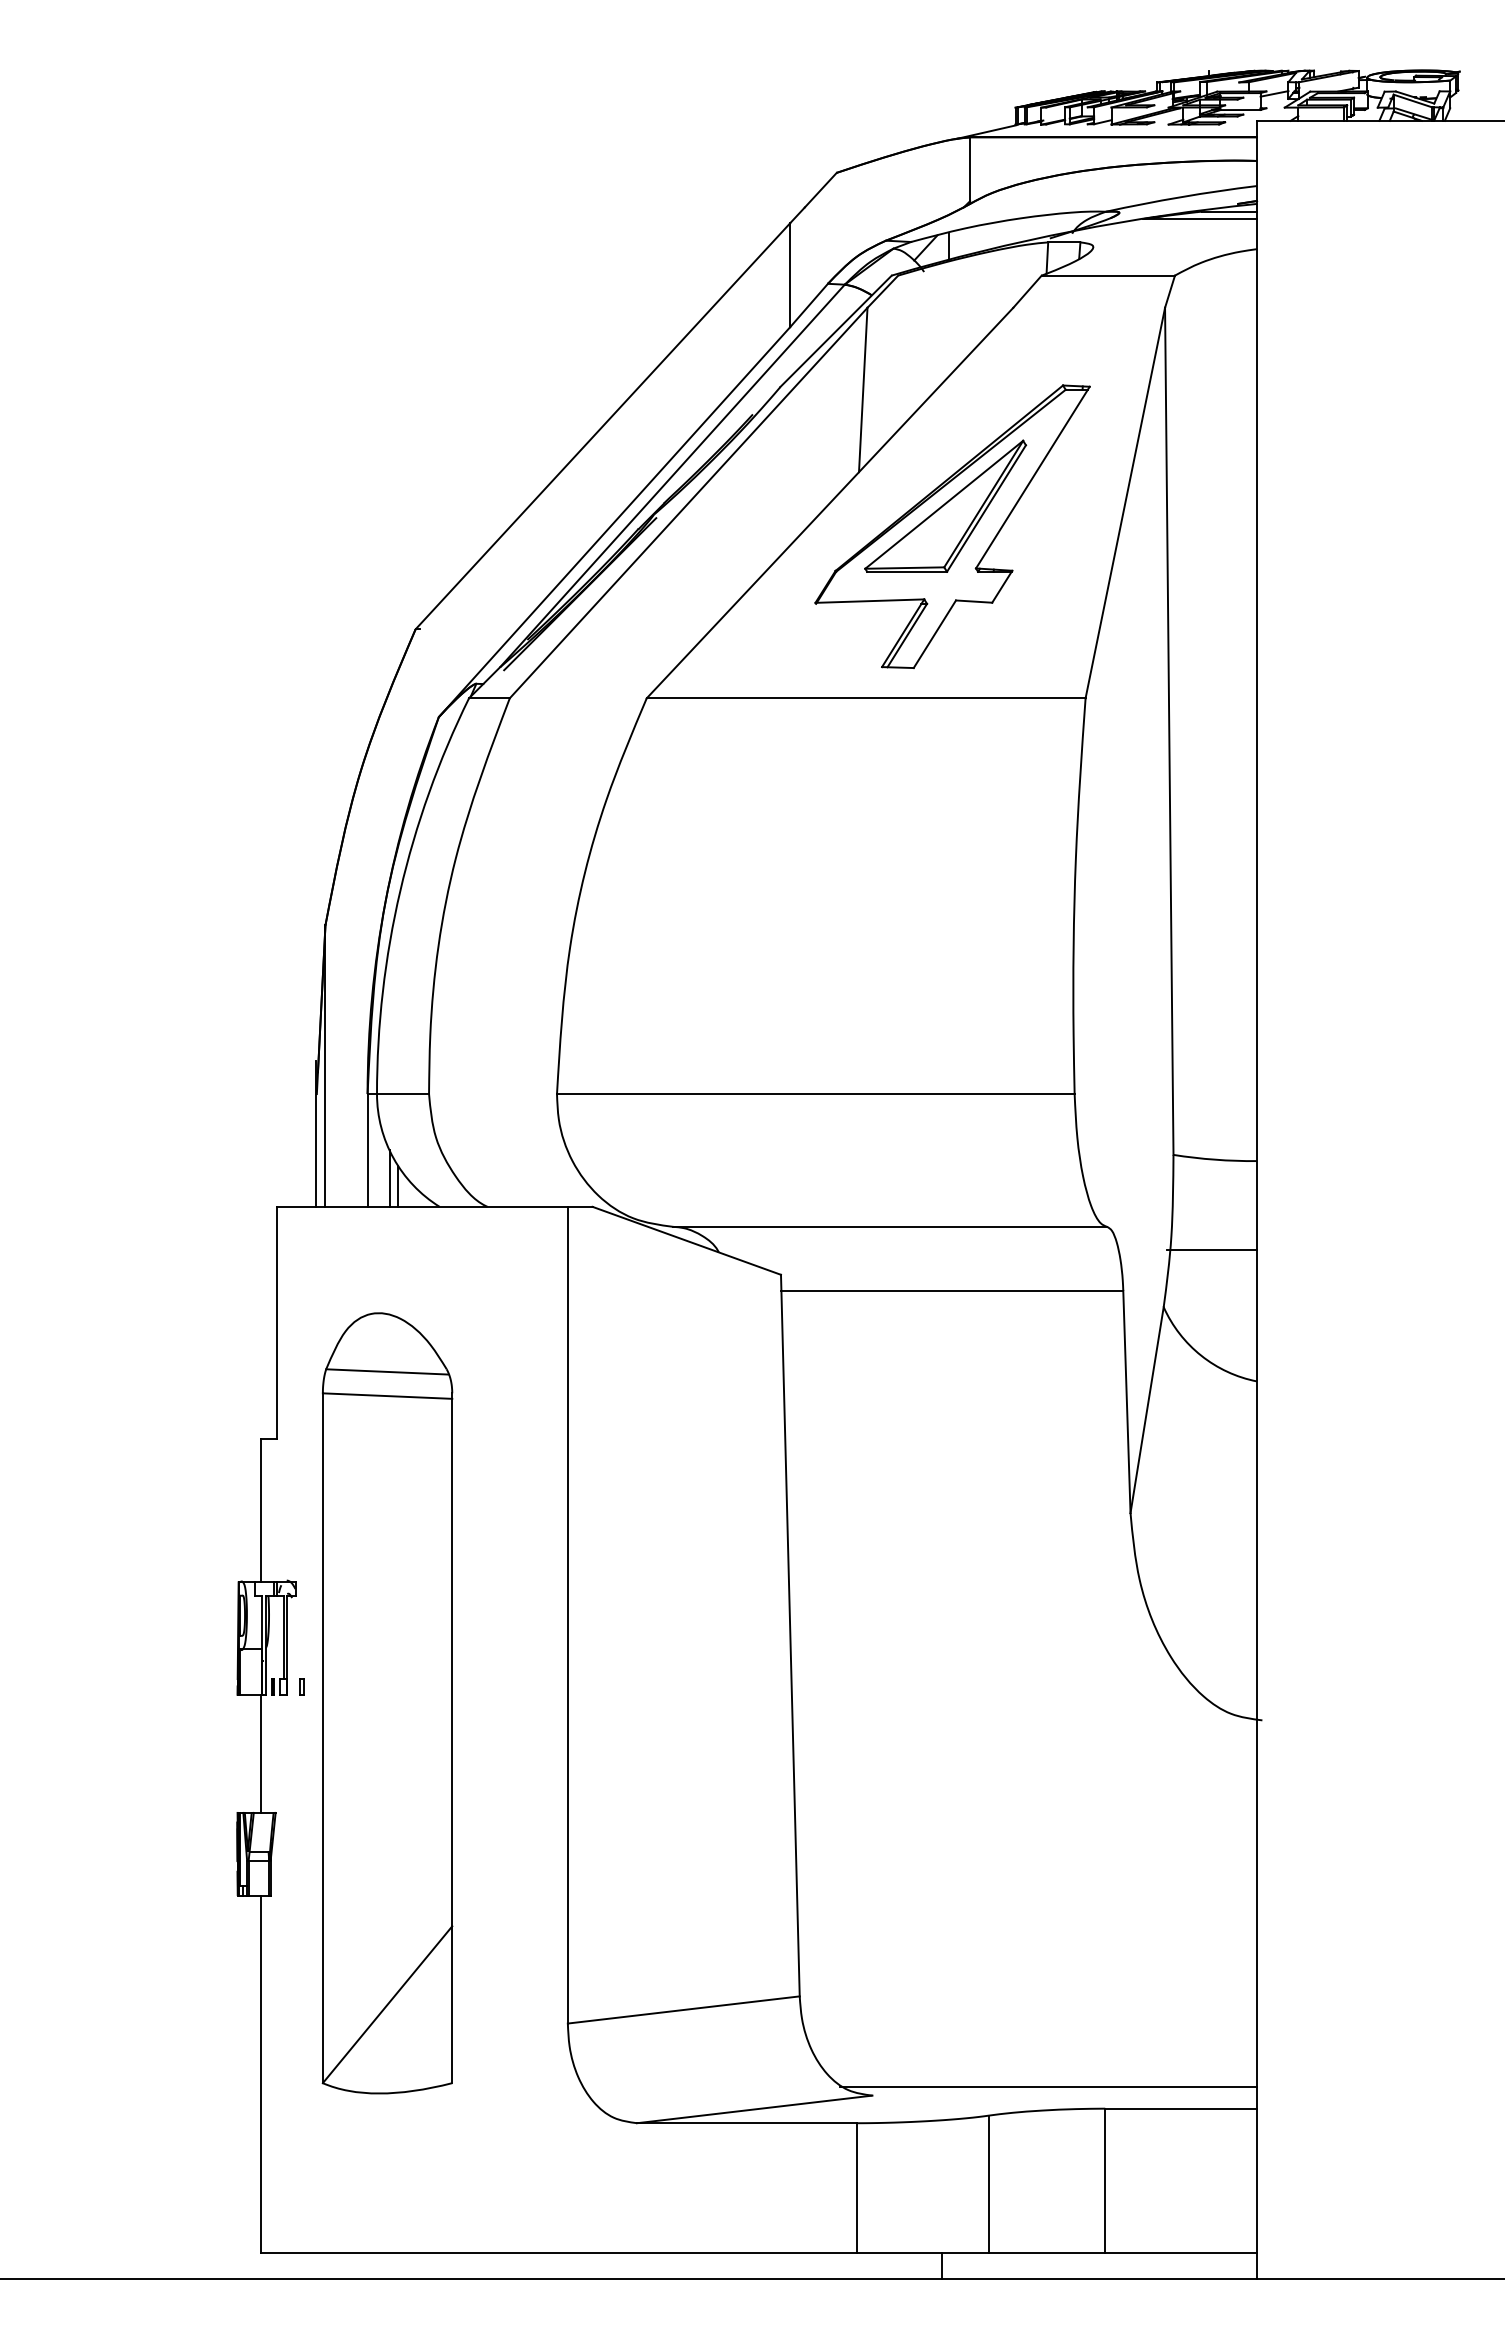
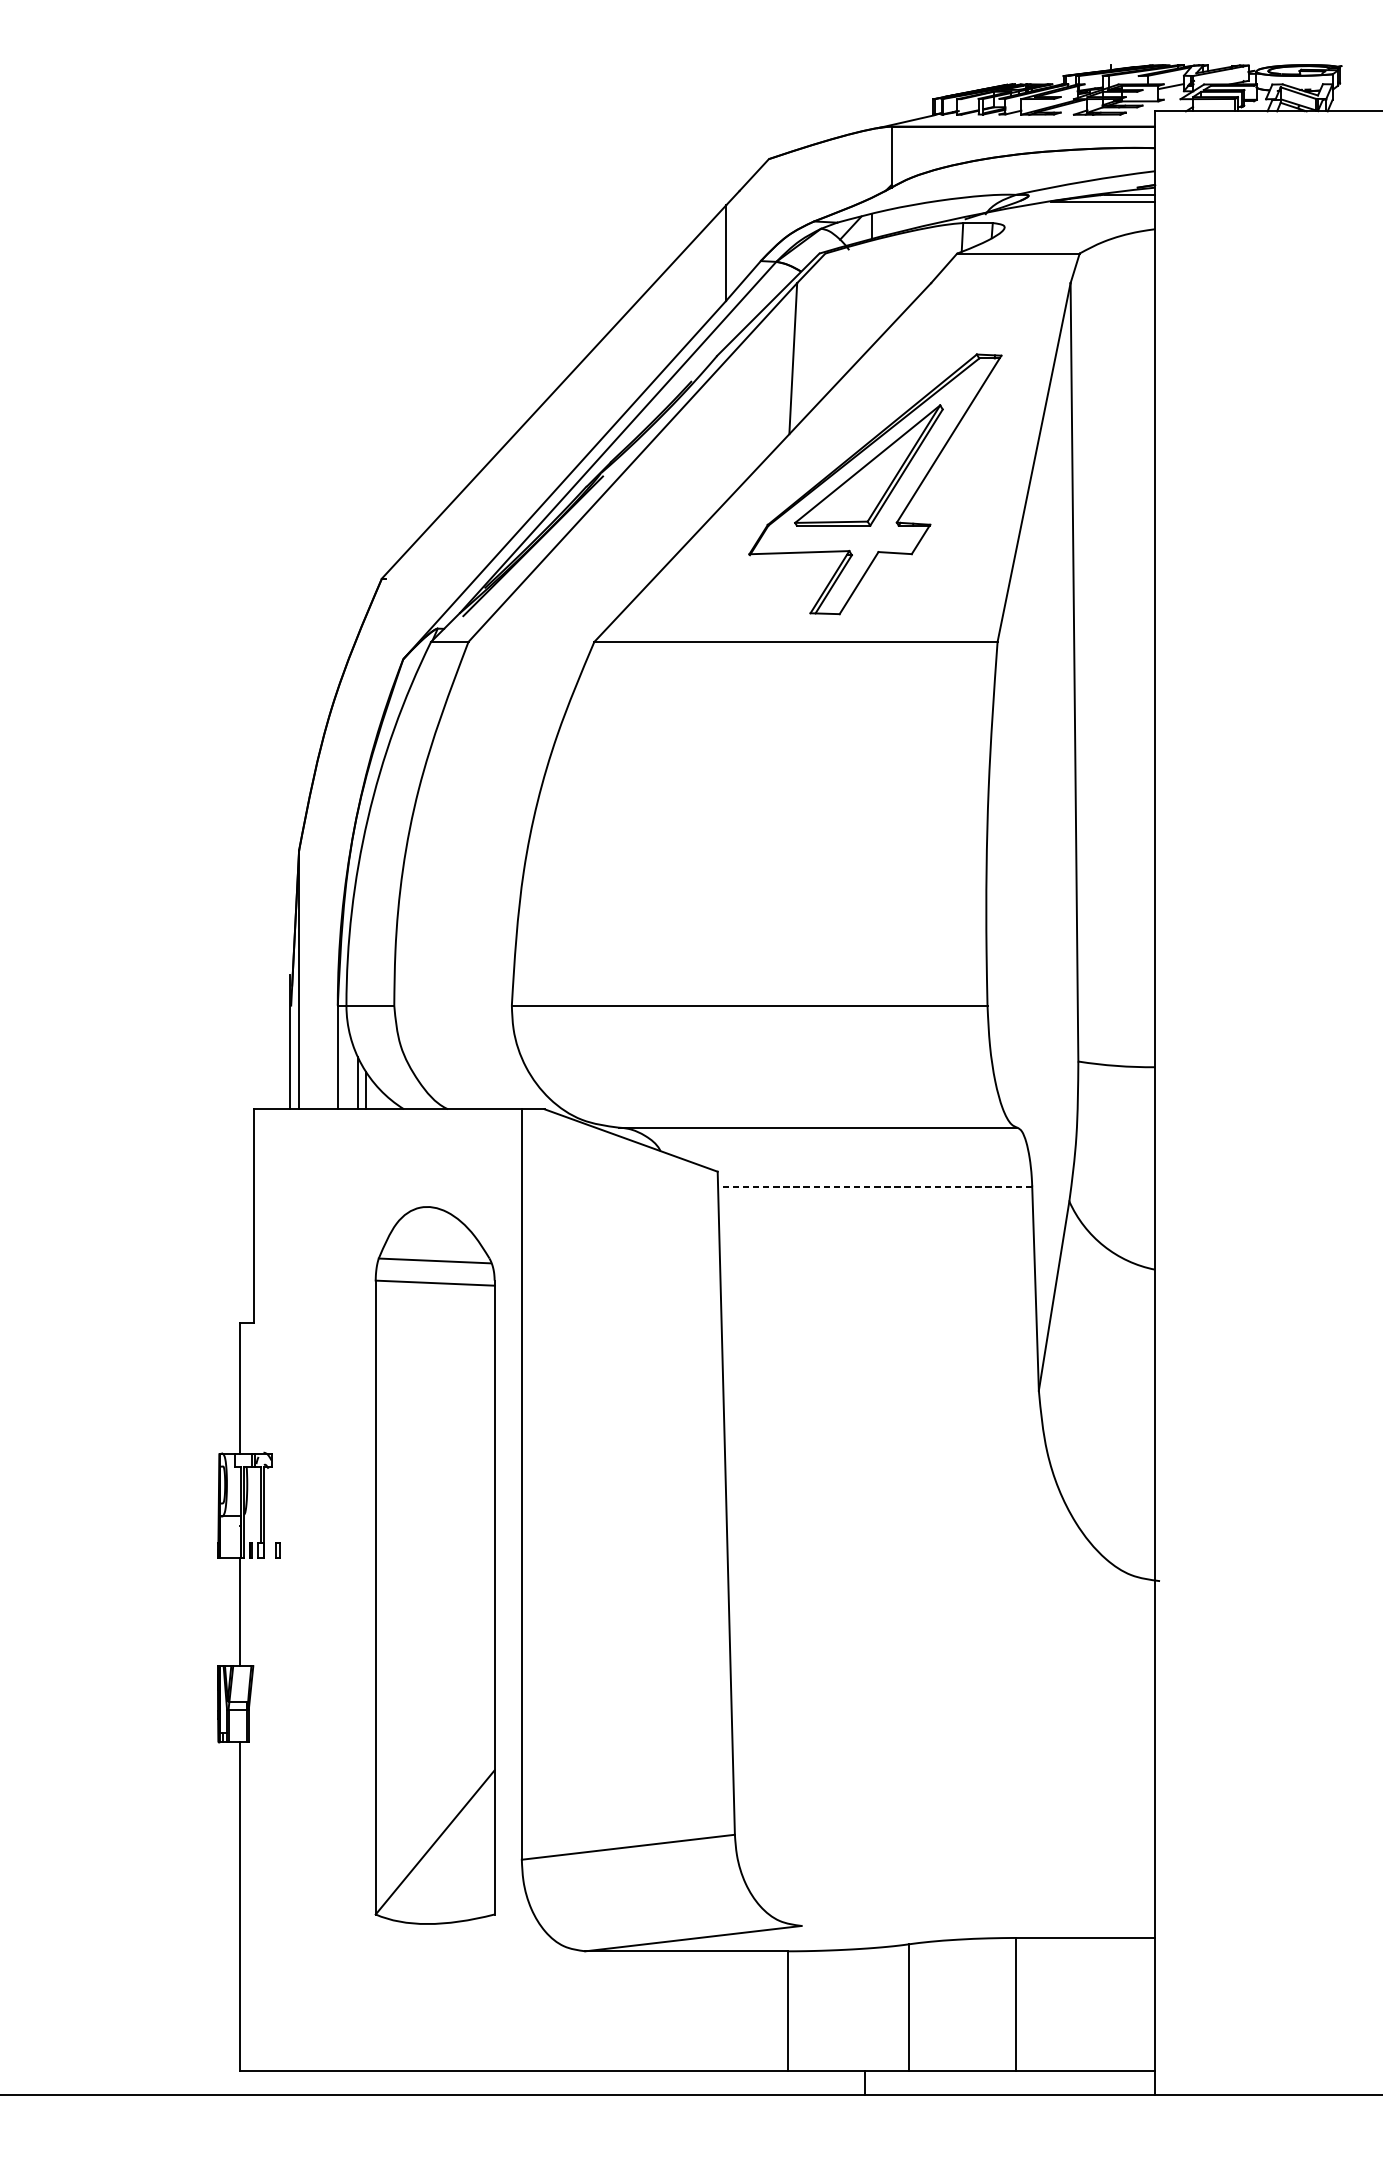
line: (1212, 1250) -> (1114, 1149), removed
line: (952, 1290) -> (875, 1186), solid -> dashed
part: (387, 1703) -> (435, 1565), moved
line: (1048, 2086) -> (963, 1917), removed

